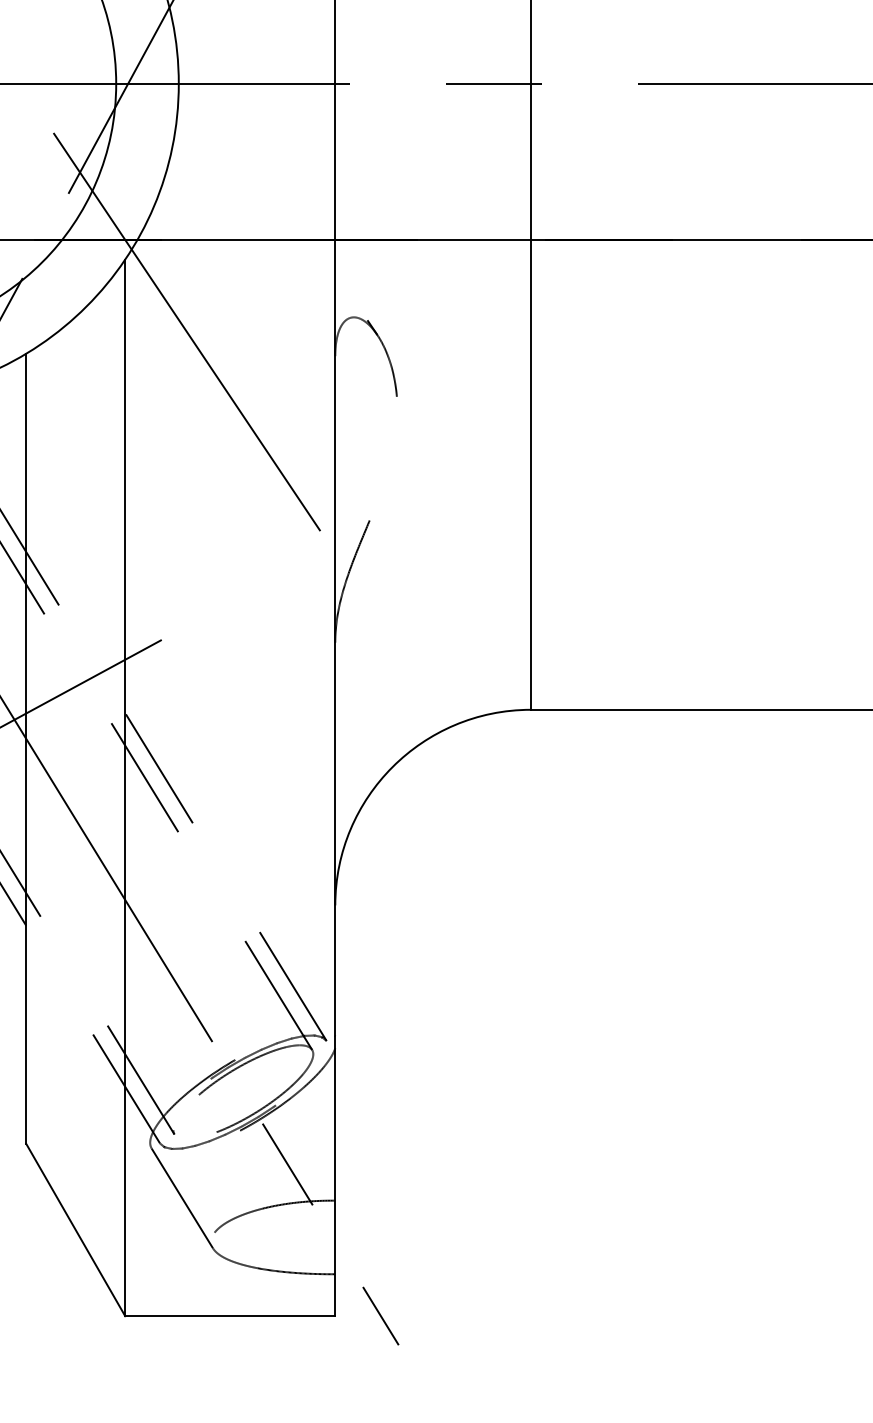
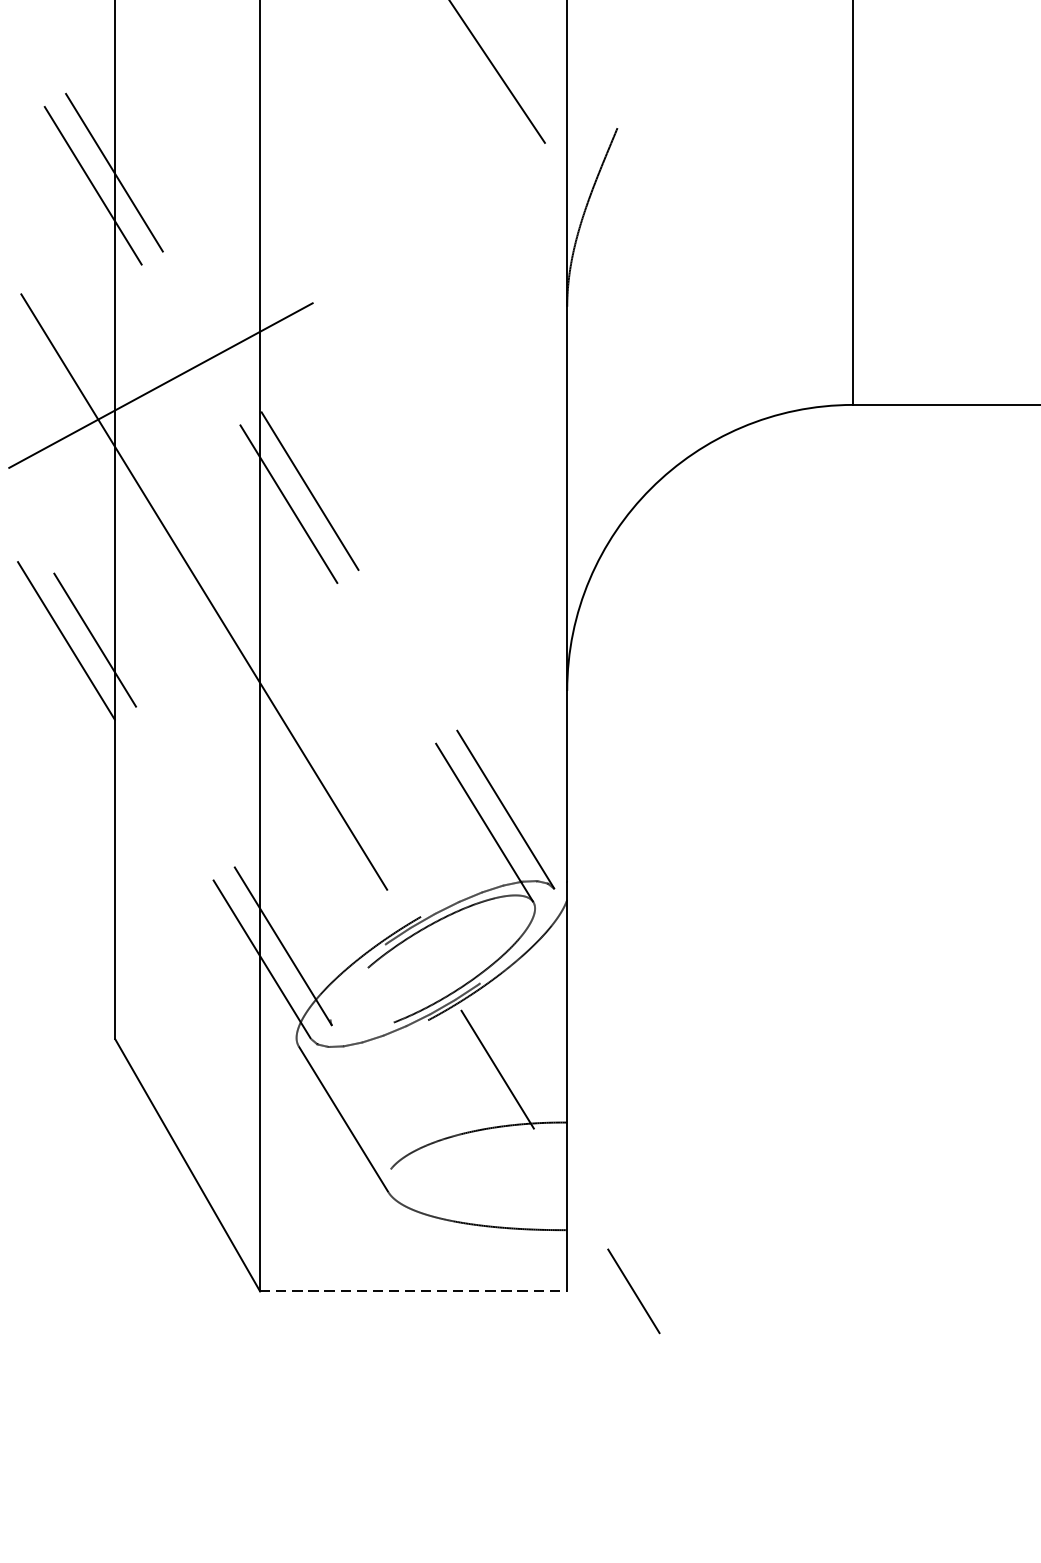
line: (230, 1316) -> (414, 1291), solid -> dashed

